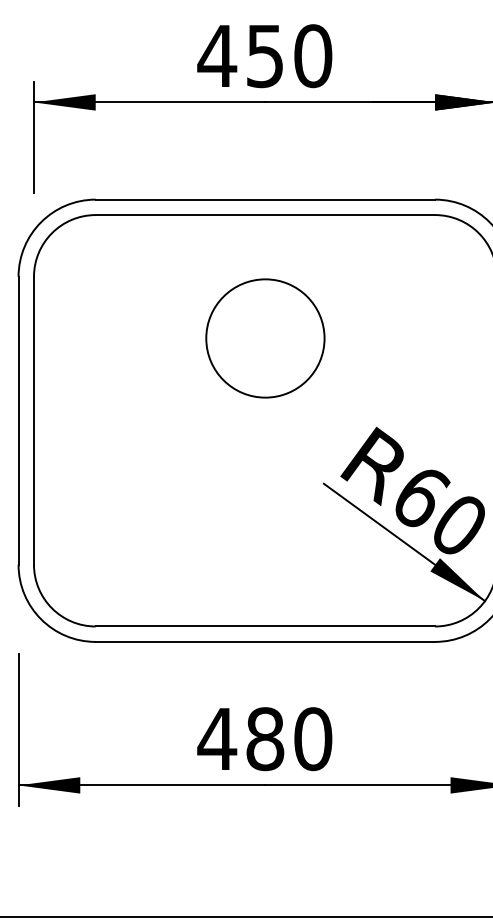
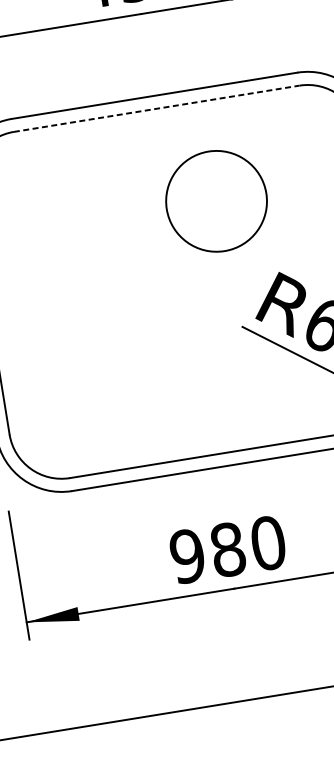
line: (265, 215) -> (156, 109), solid -> dashed
circle: (265, 338) -> (216, 201), moved
text: (217, 739) -> (187, 556), 480 -> 980

